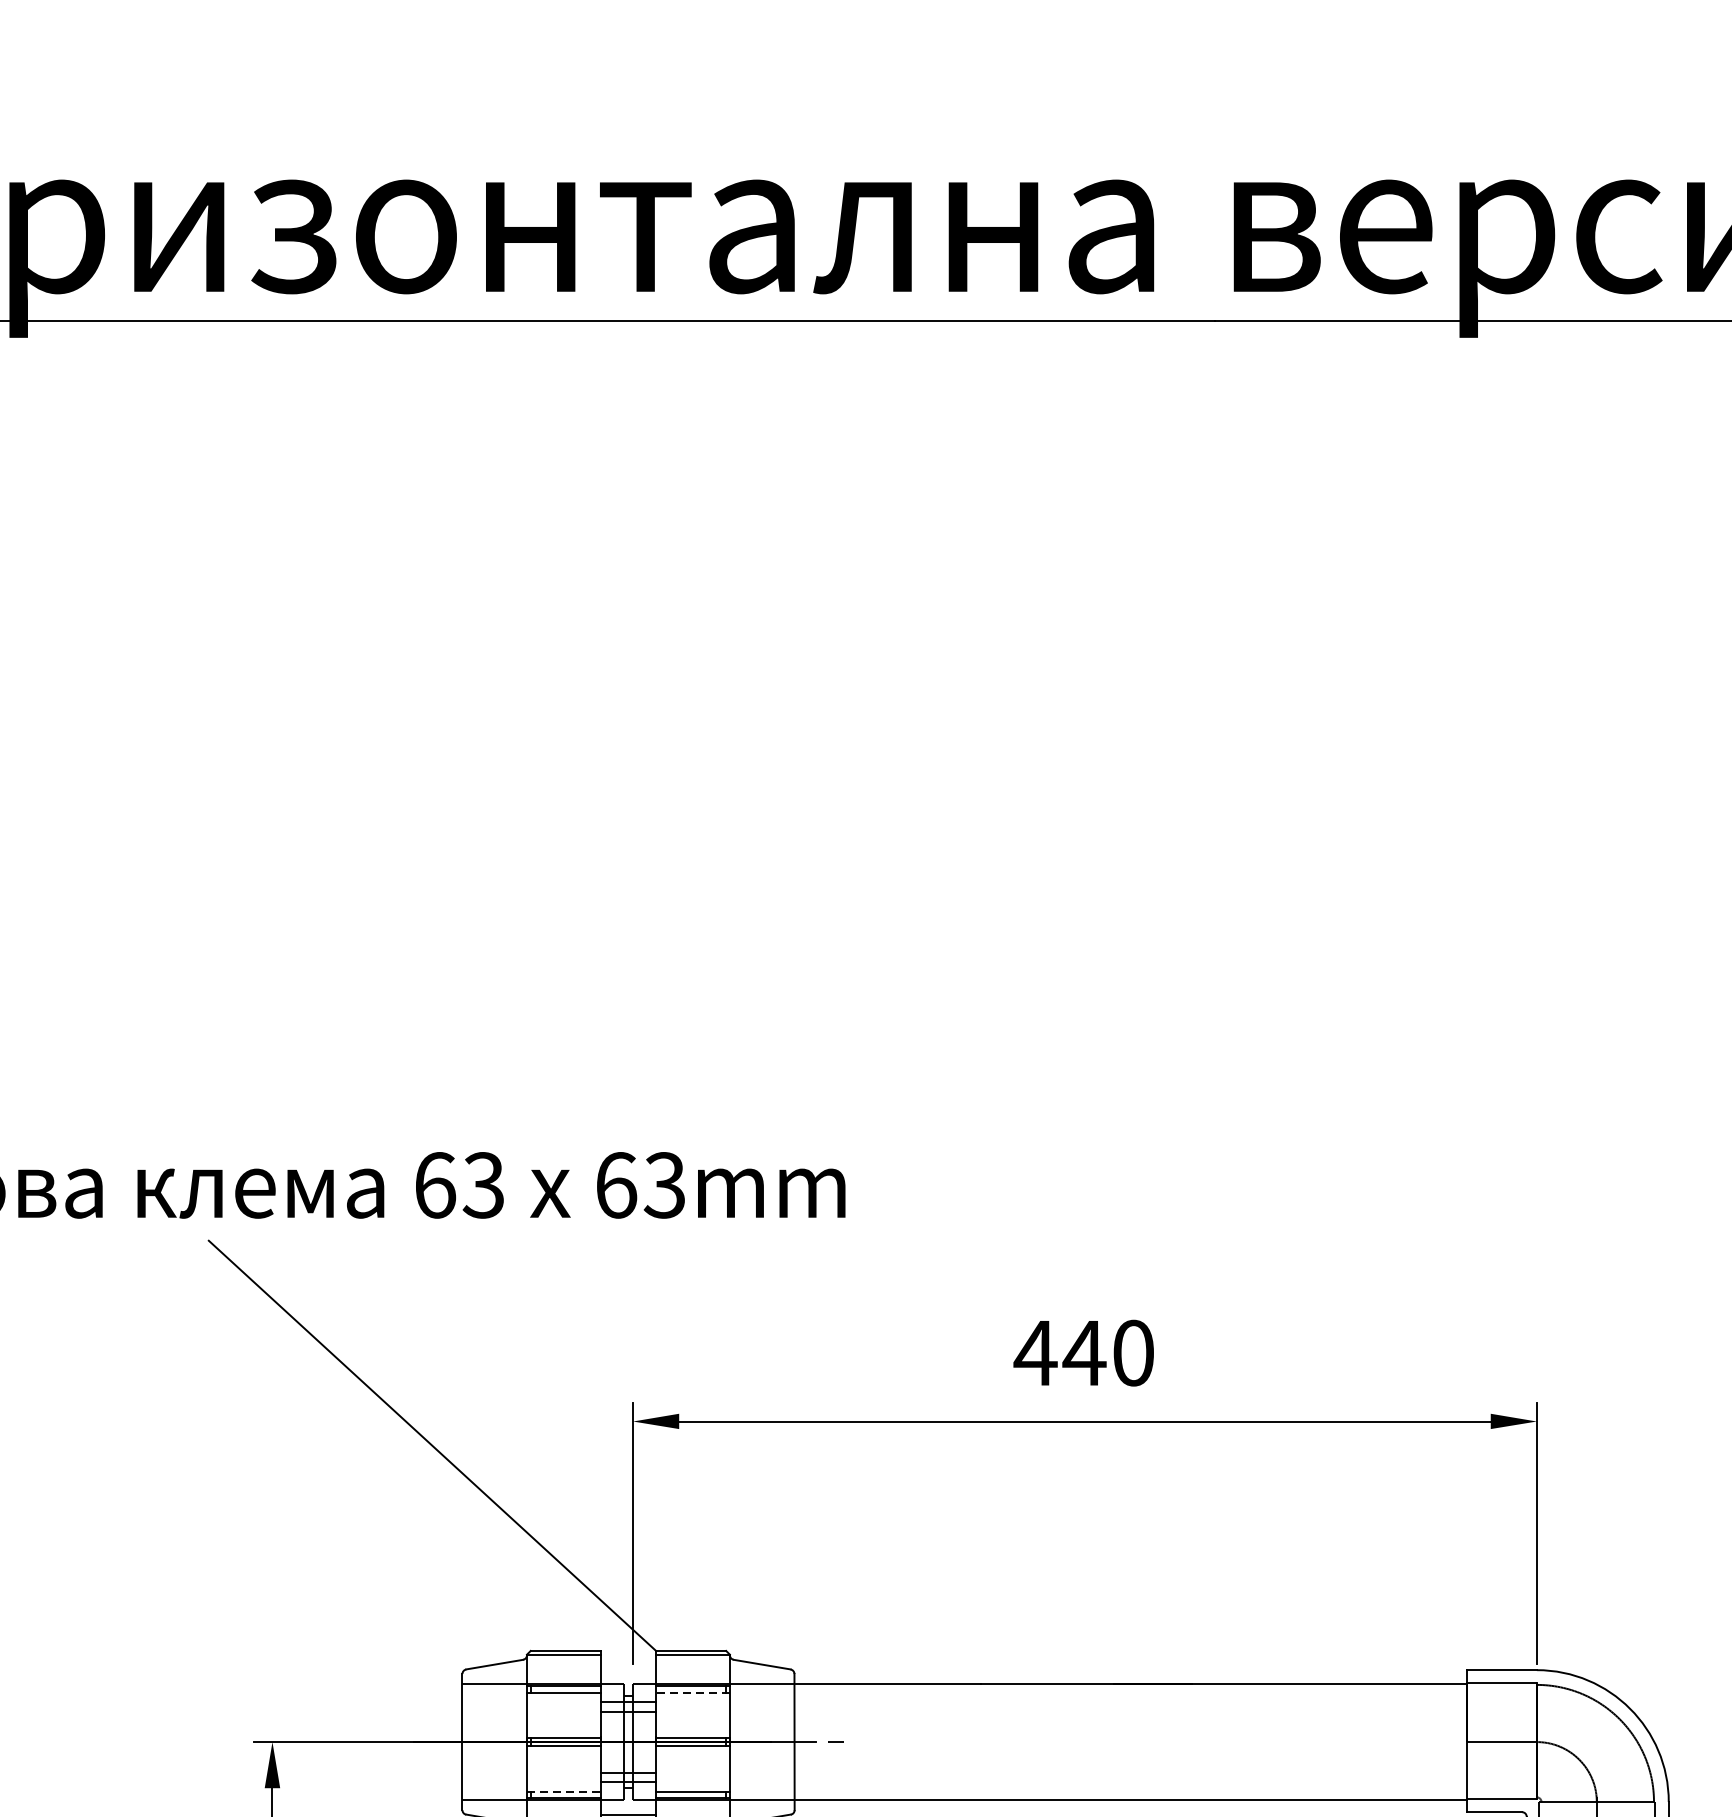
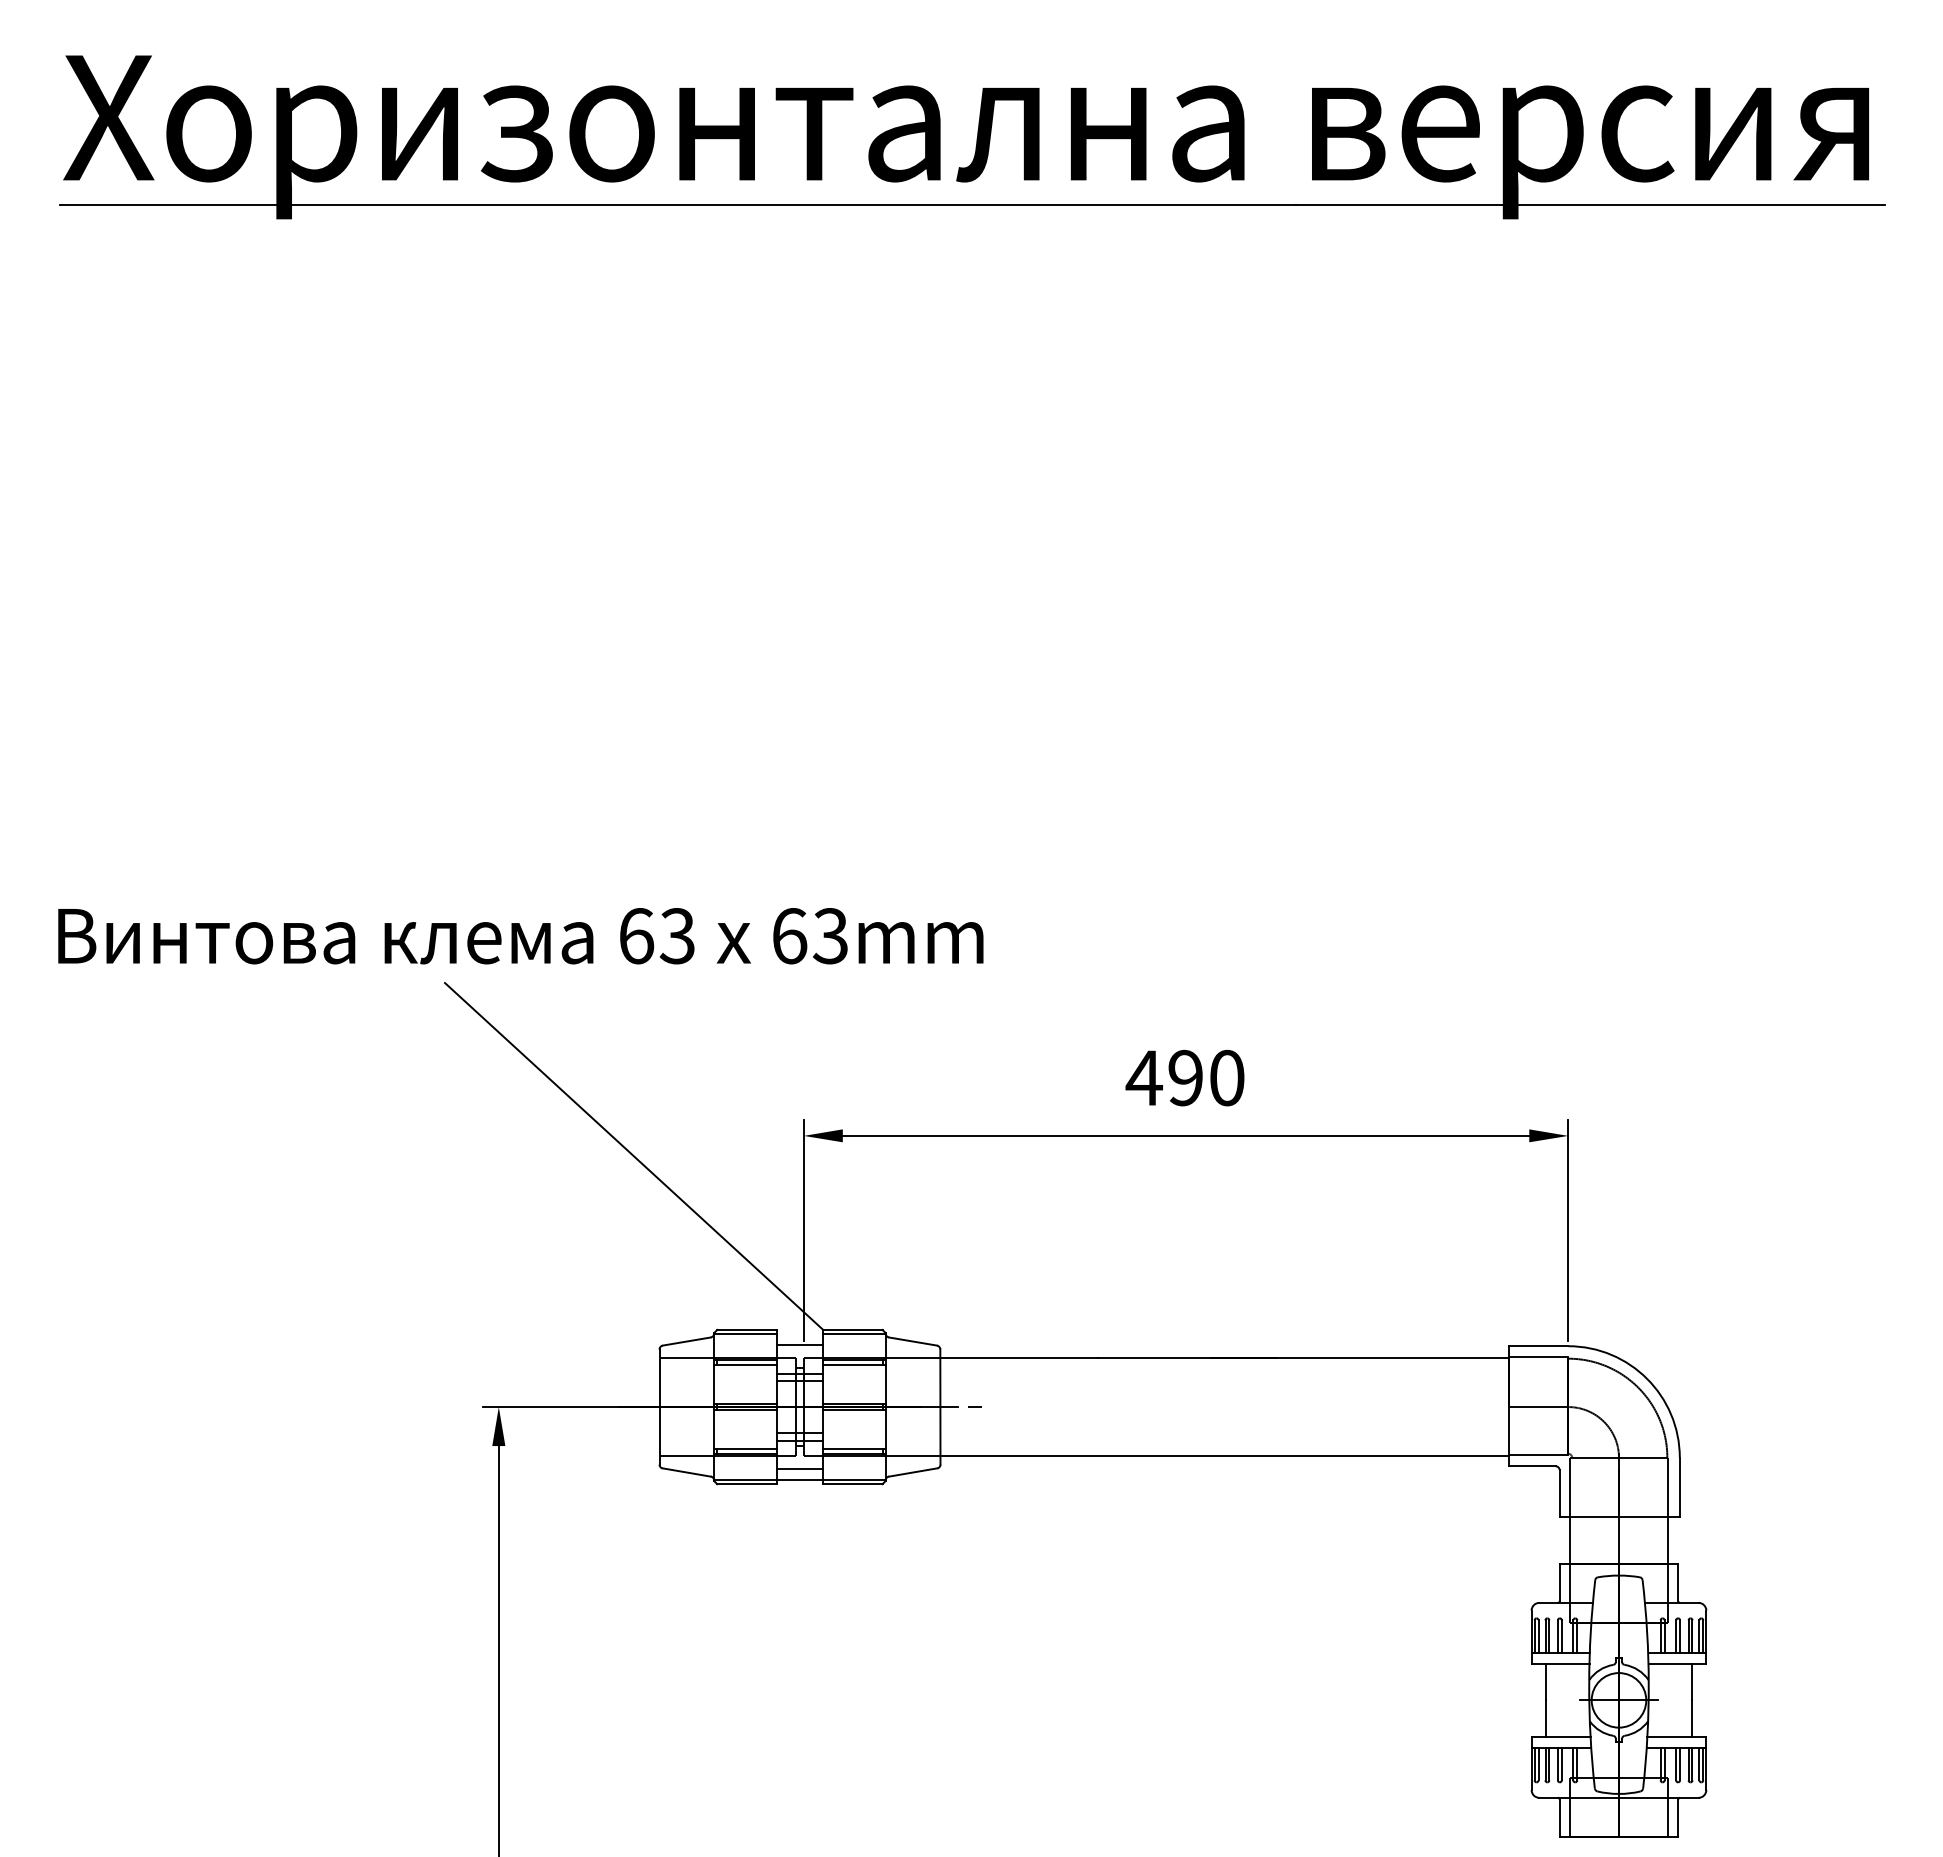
text: (1084, 1352) -> (1185, 1077), 440 -> 490
line: (627, 1669) -> (799, 1345), added
line: (692, 1692) -> (854, 1365), dashed -> solid
line: (564, 1791) -> (745, 1448), dashed -> solid

